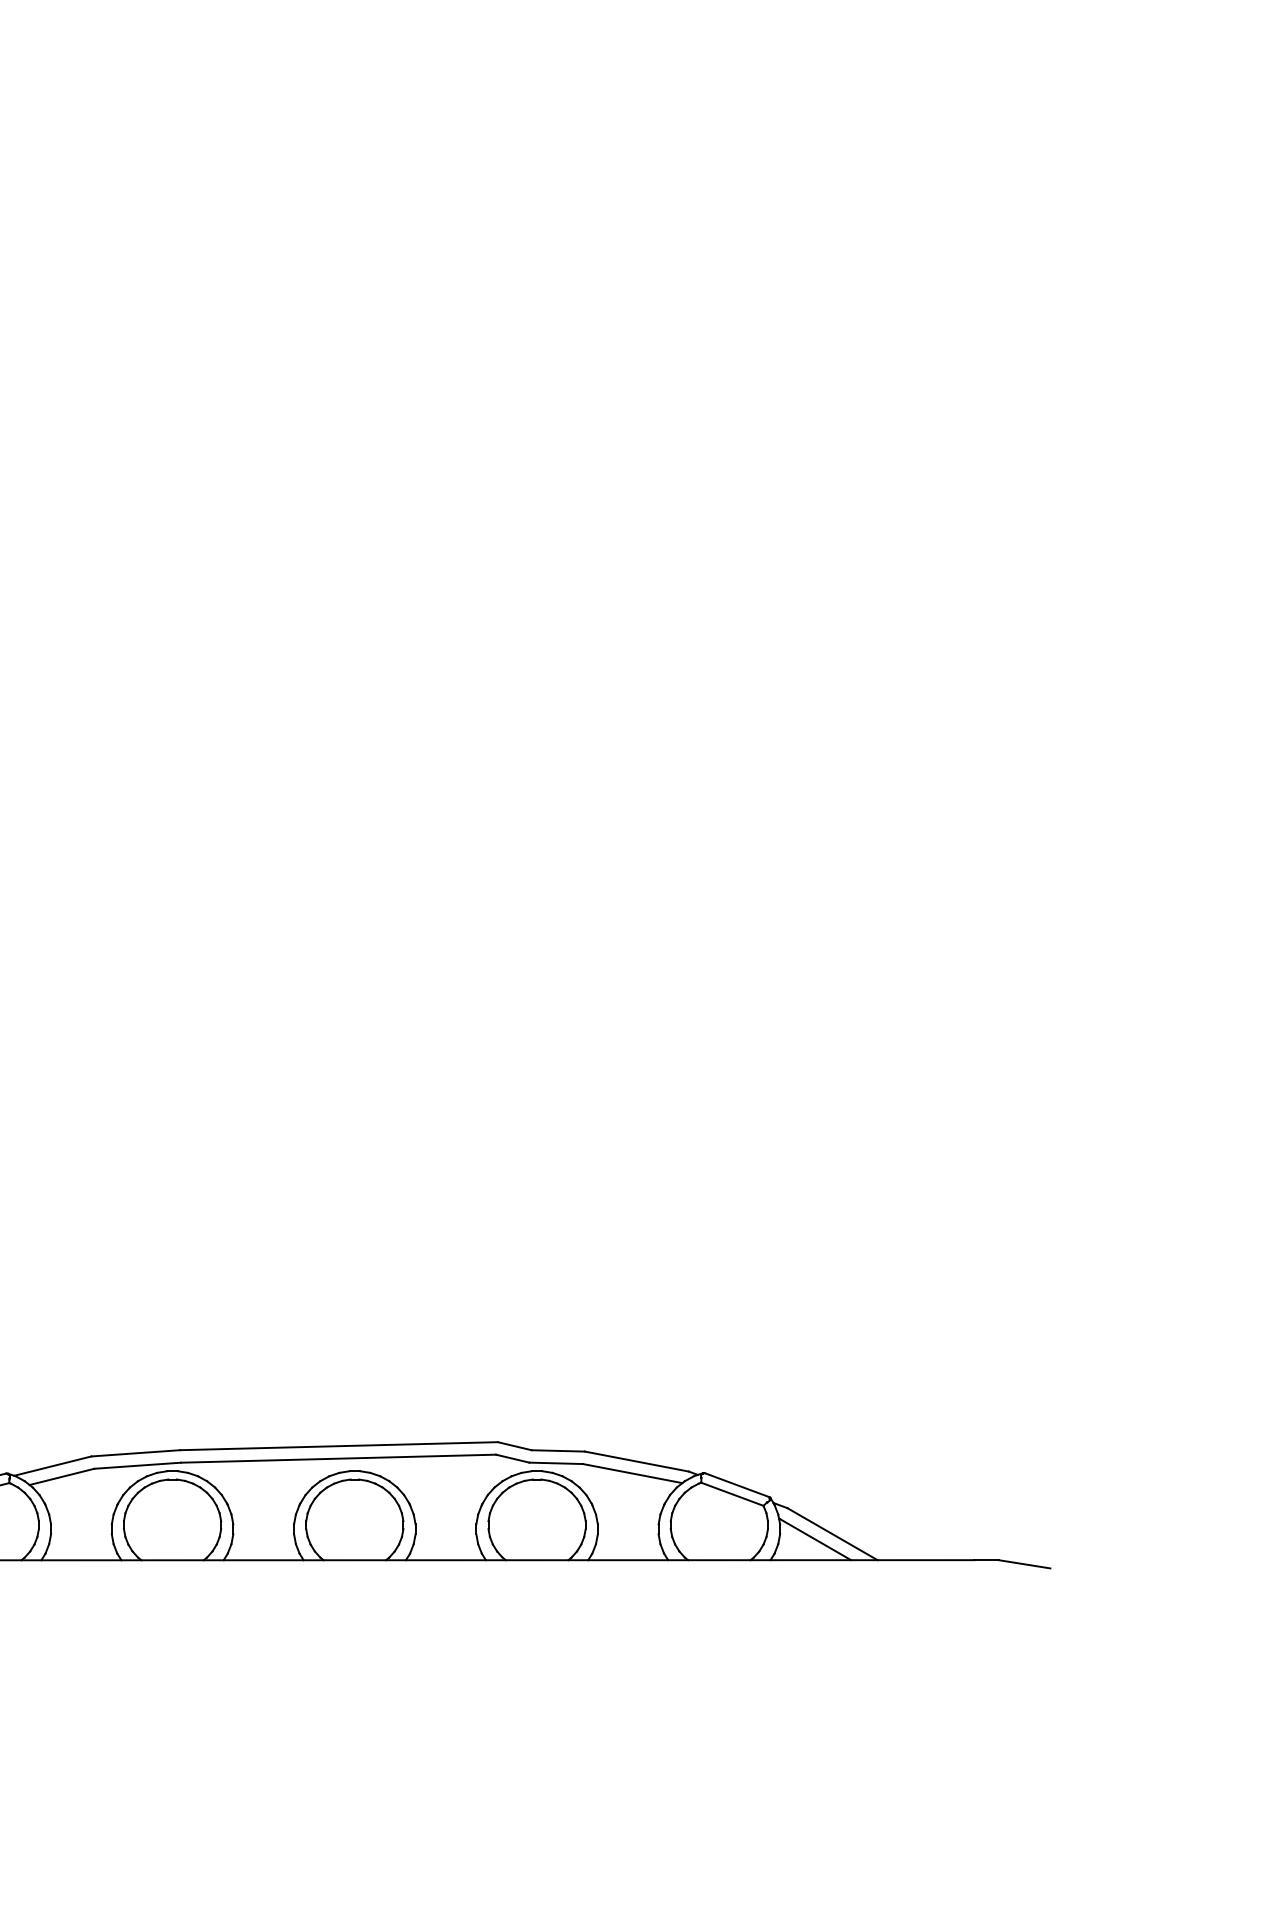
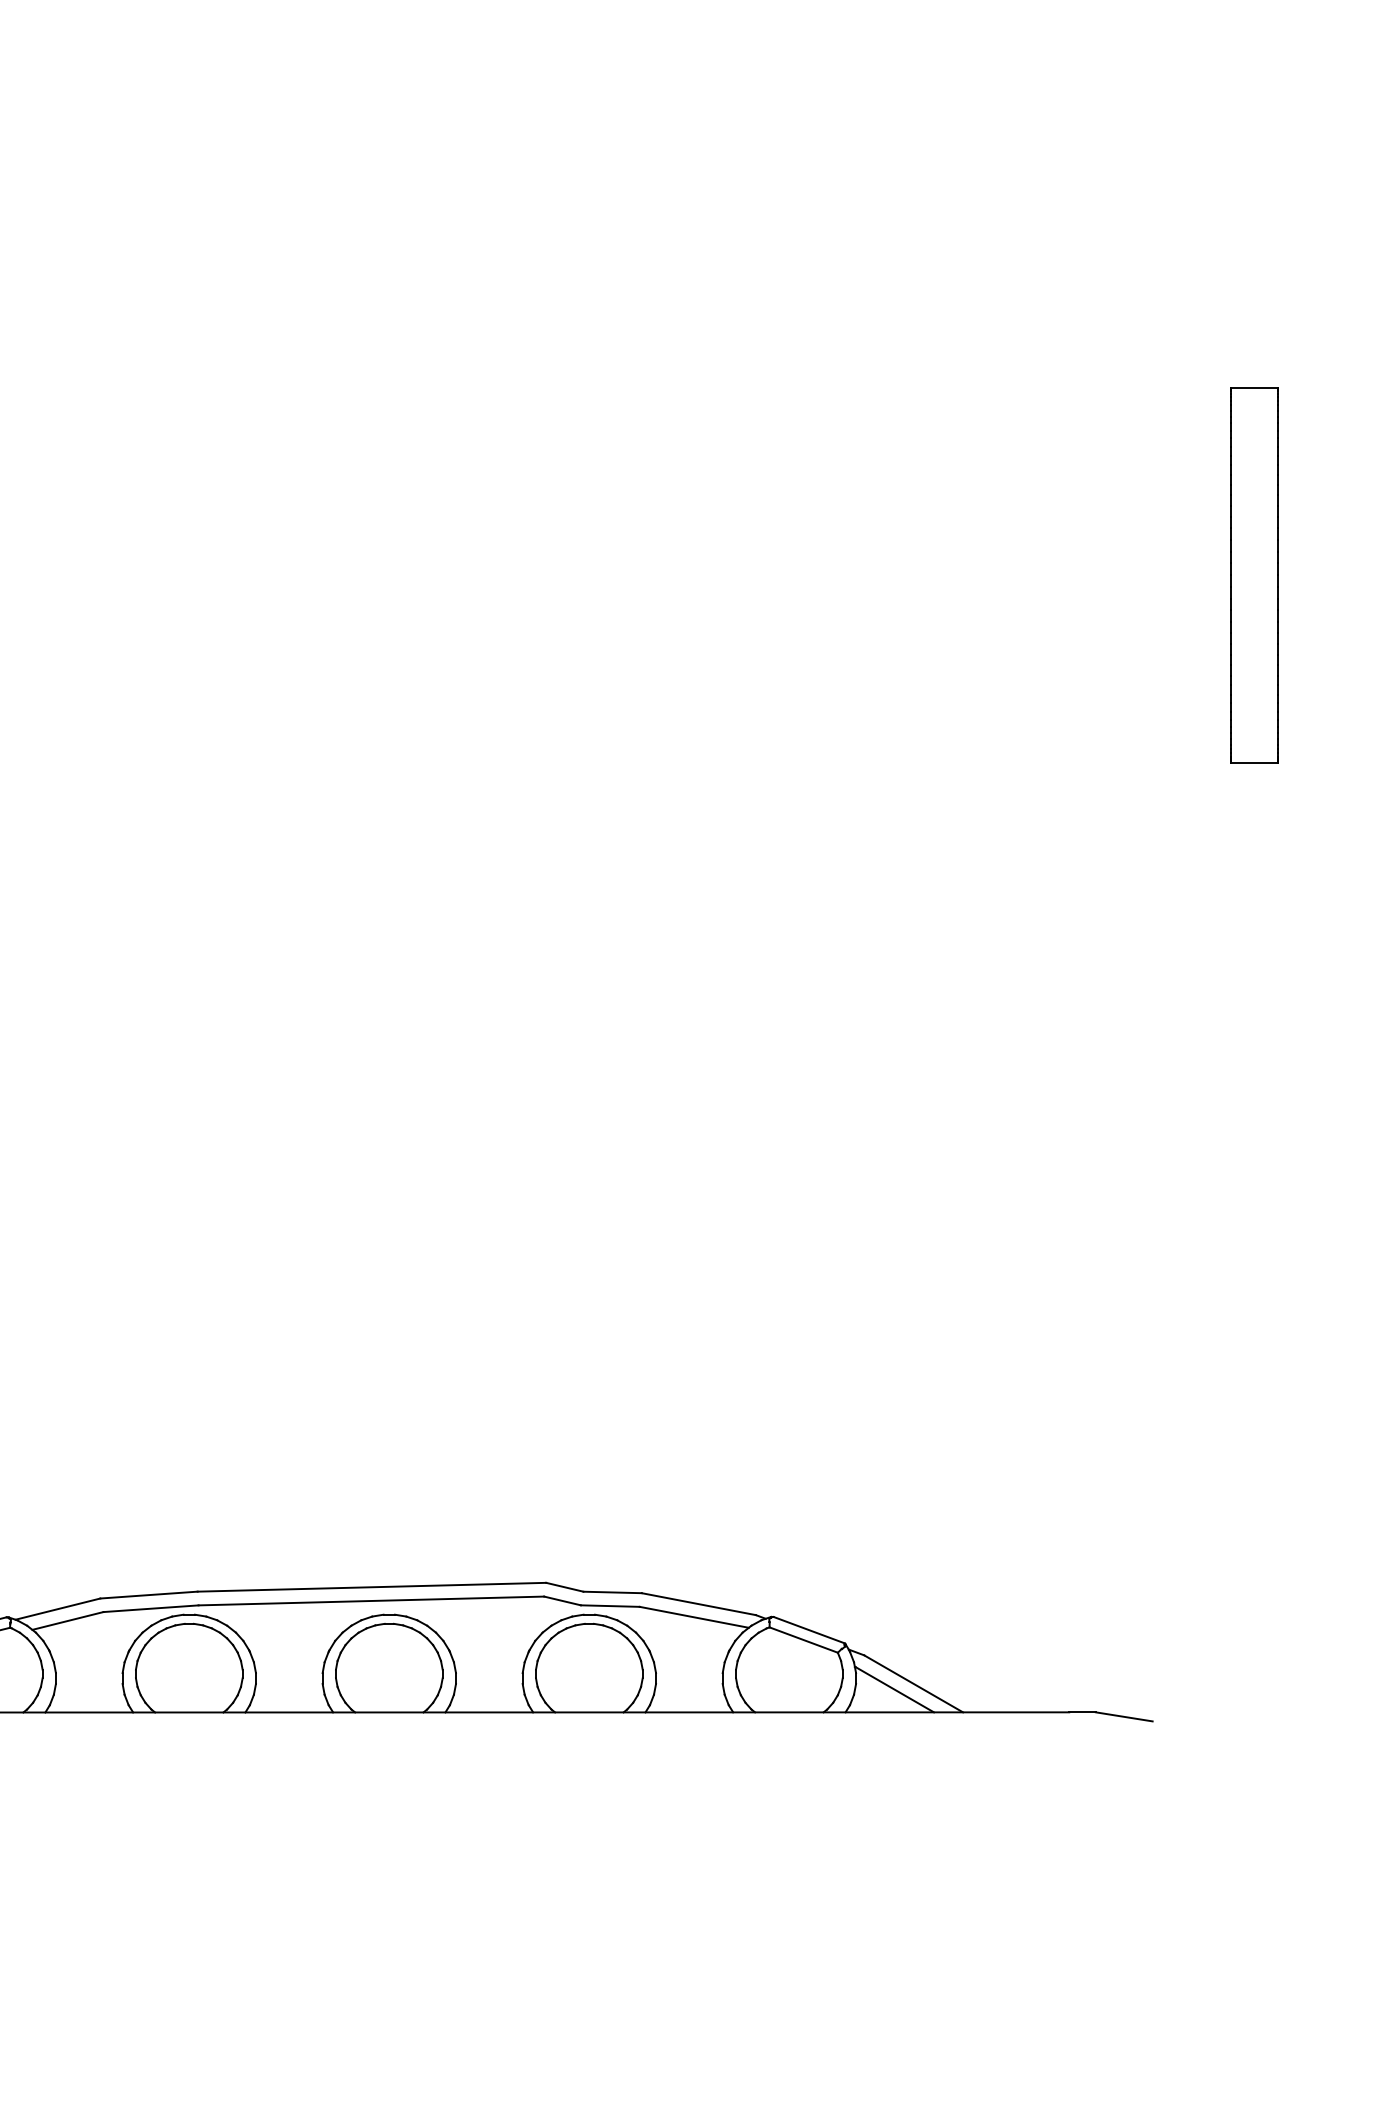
part: (1143, 524) -> (1254, 575), added

